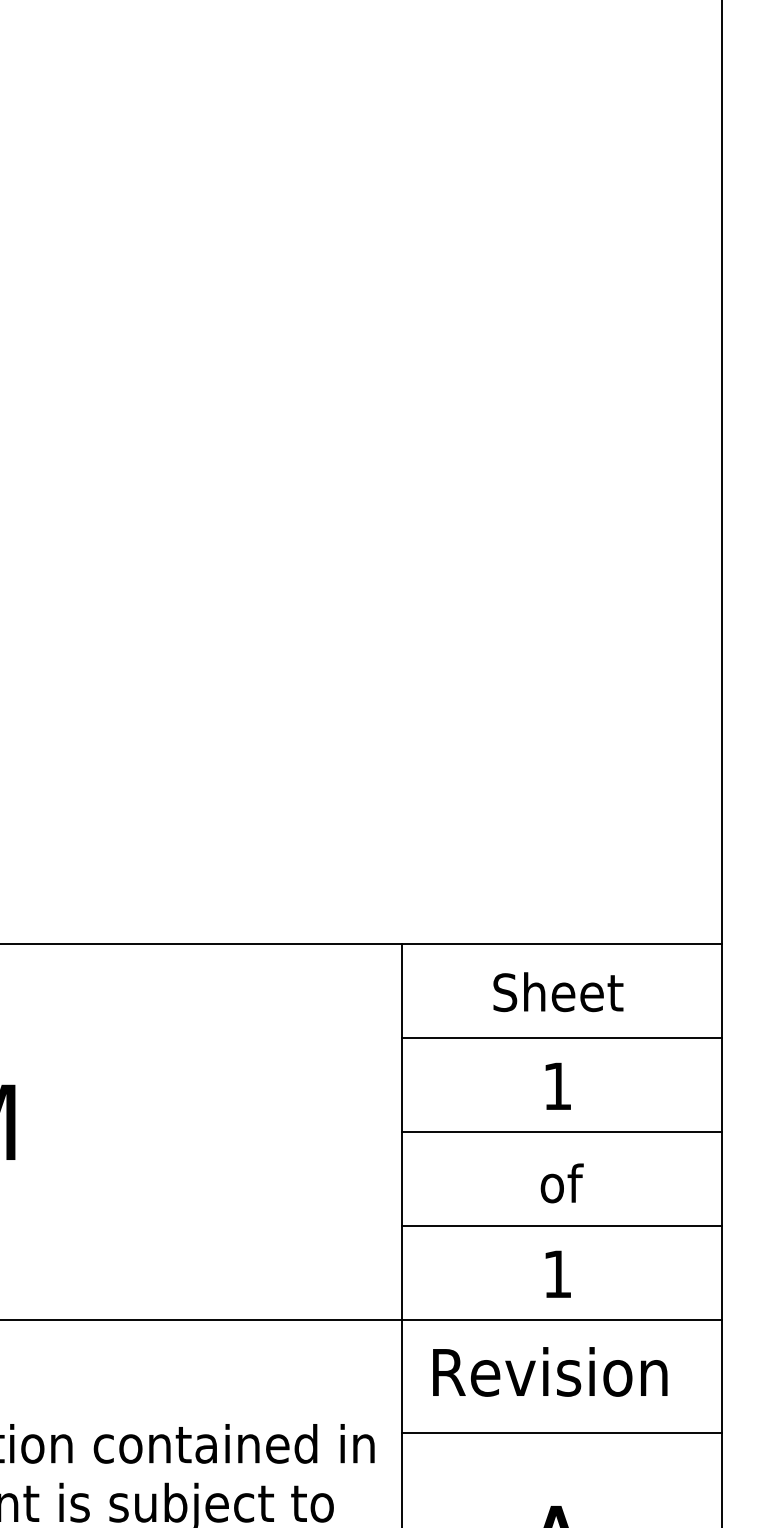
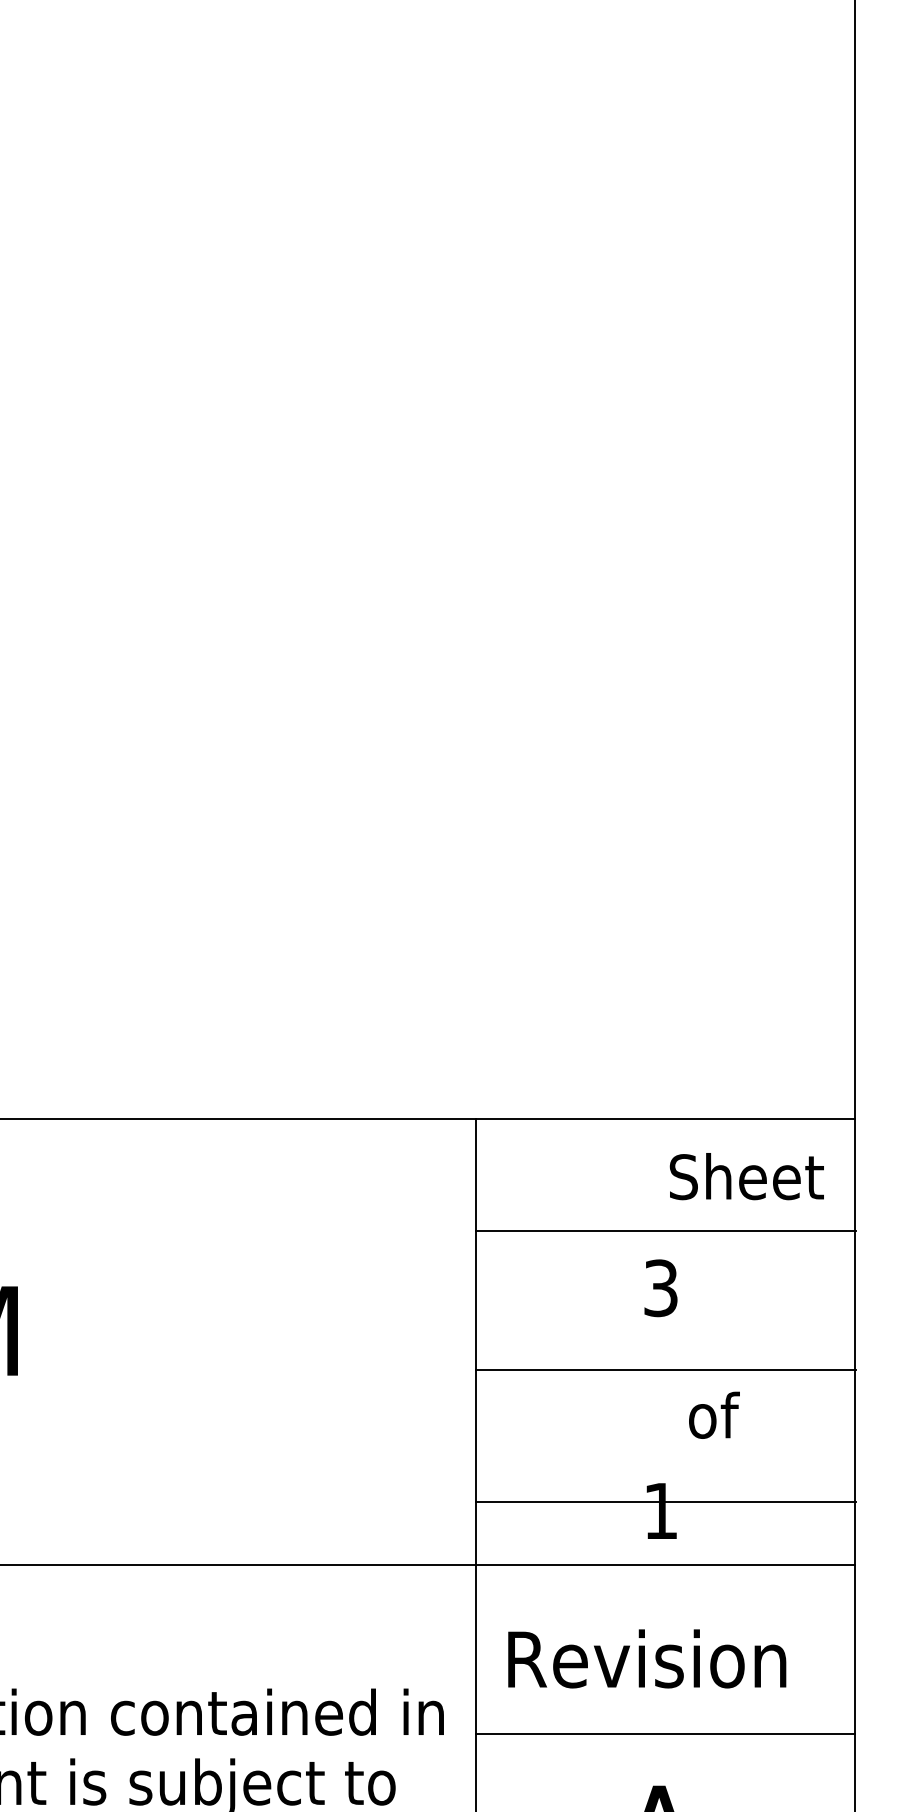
text: (558, 992) -> (746, 1176), moved
text: (557, 1086) -> (660, 1288), 1 -> 3
line: (561, 1132) -> (665, 1370), moved
text: (562, 1182) -> (714, 1414), moved
line: (561, 1225) -> (665, 1501), moved
text: (550, 1371) -> (647, 1658), moved
line: (561, 1433) -> (665, 1734), moved

